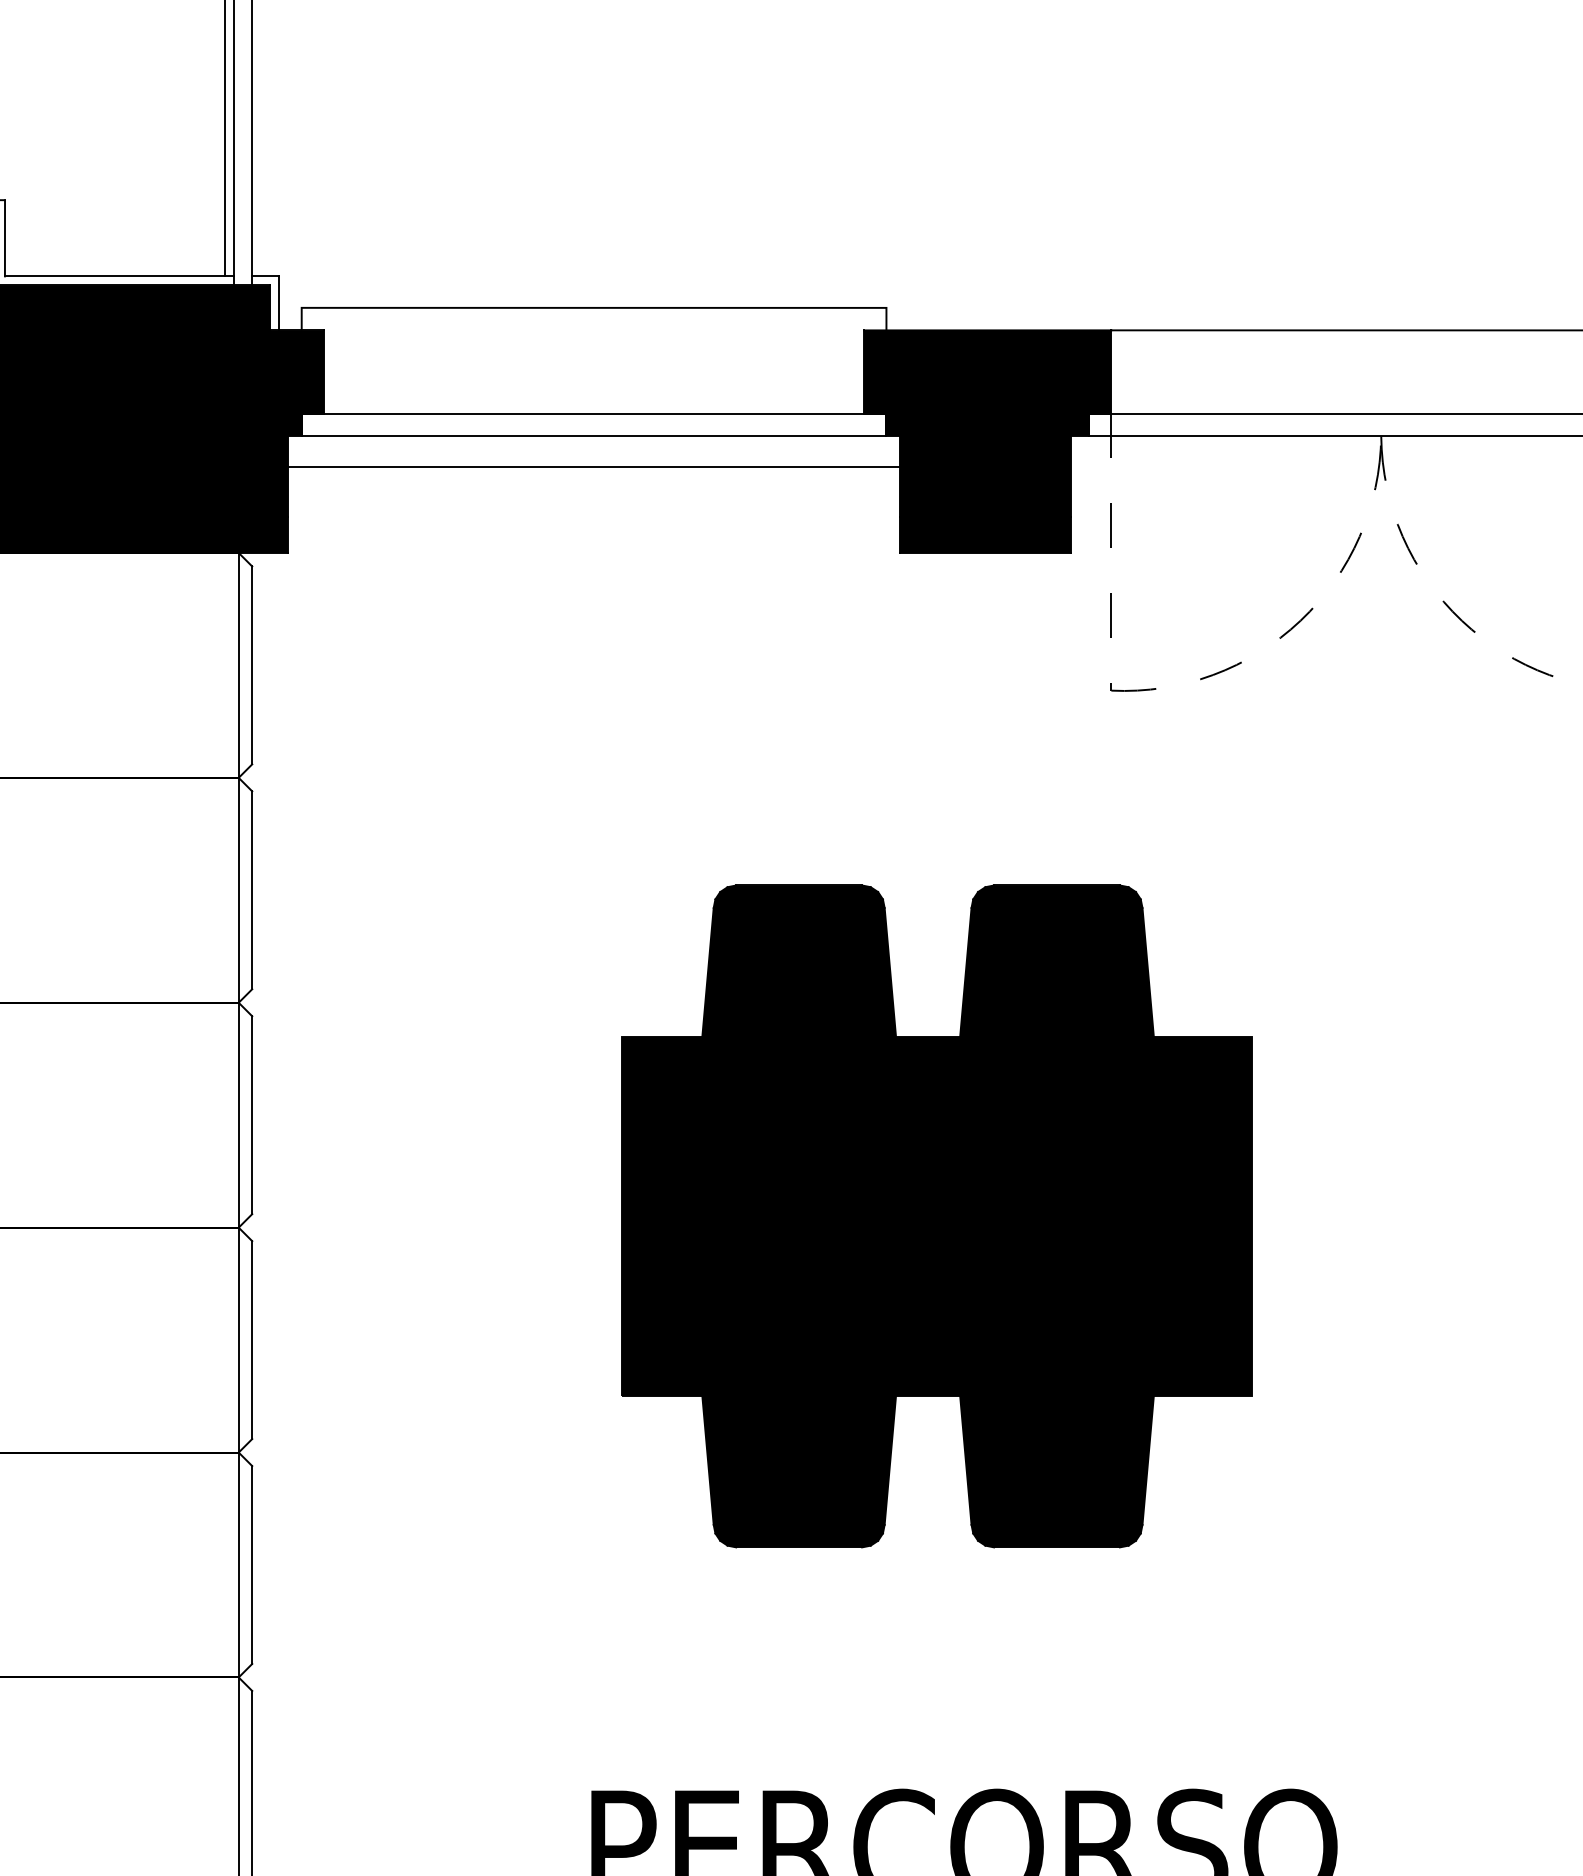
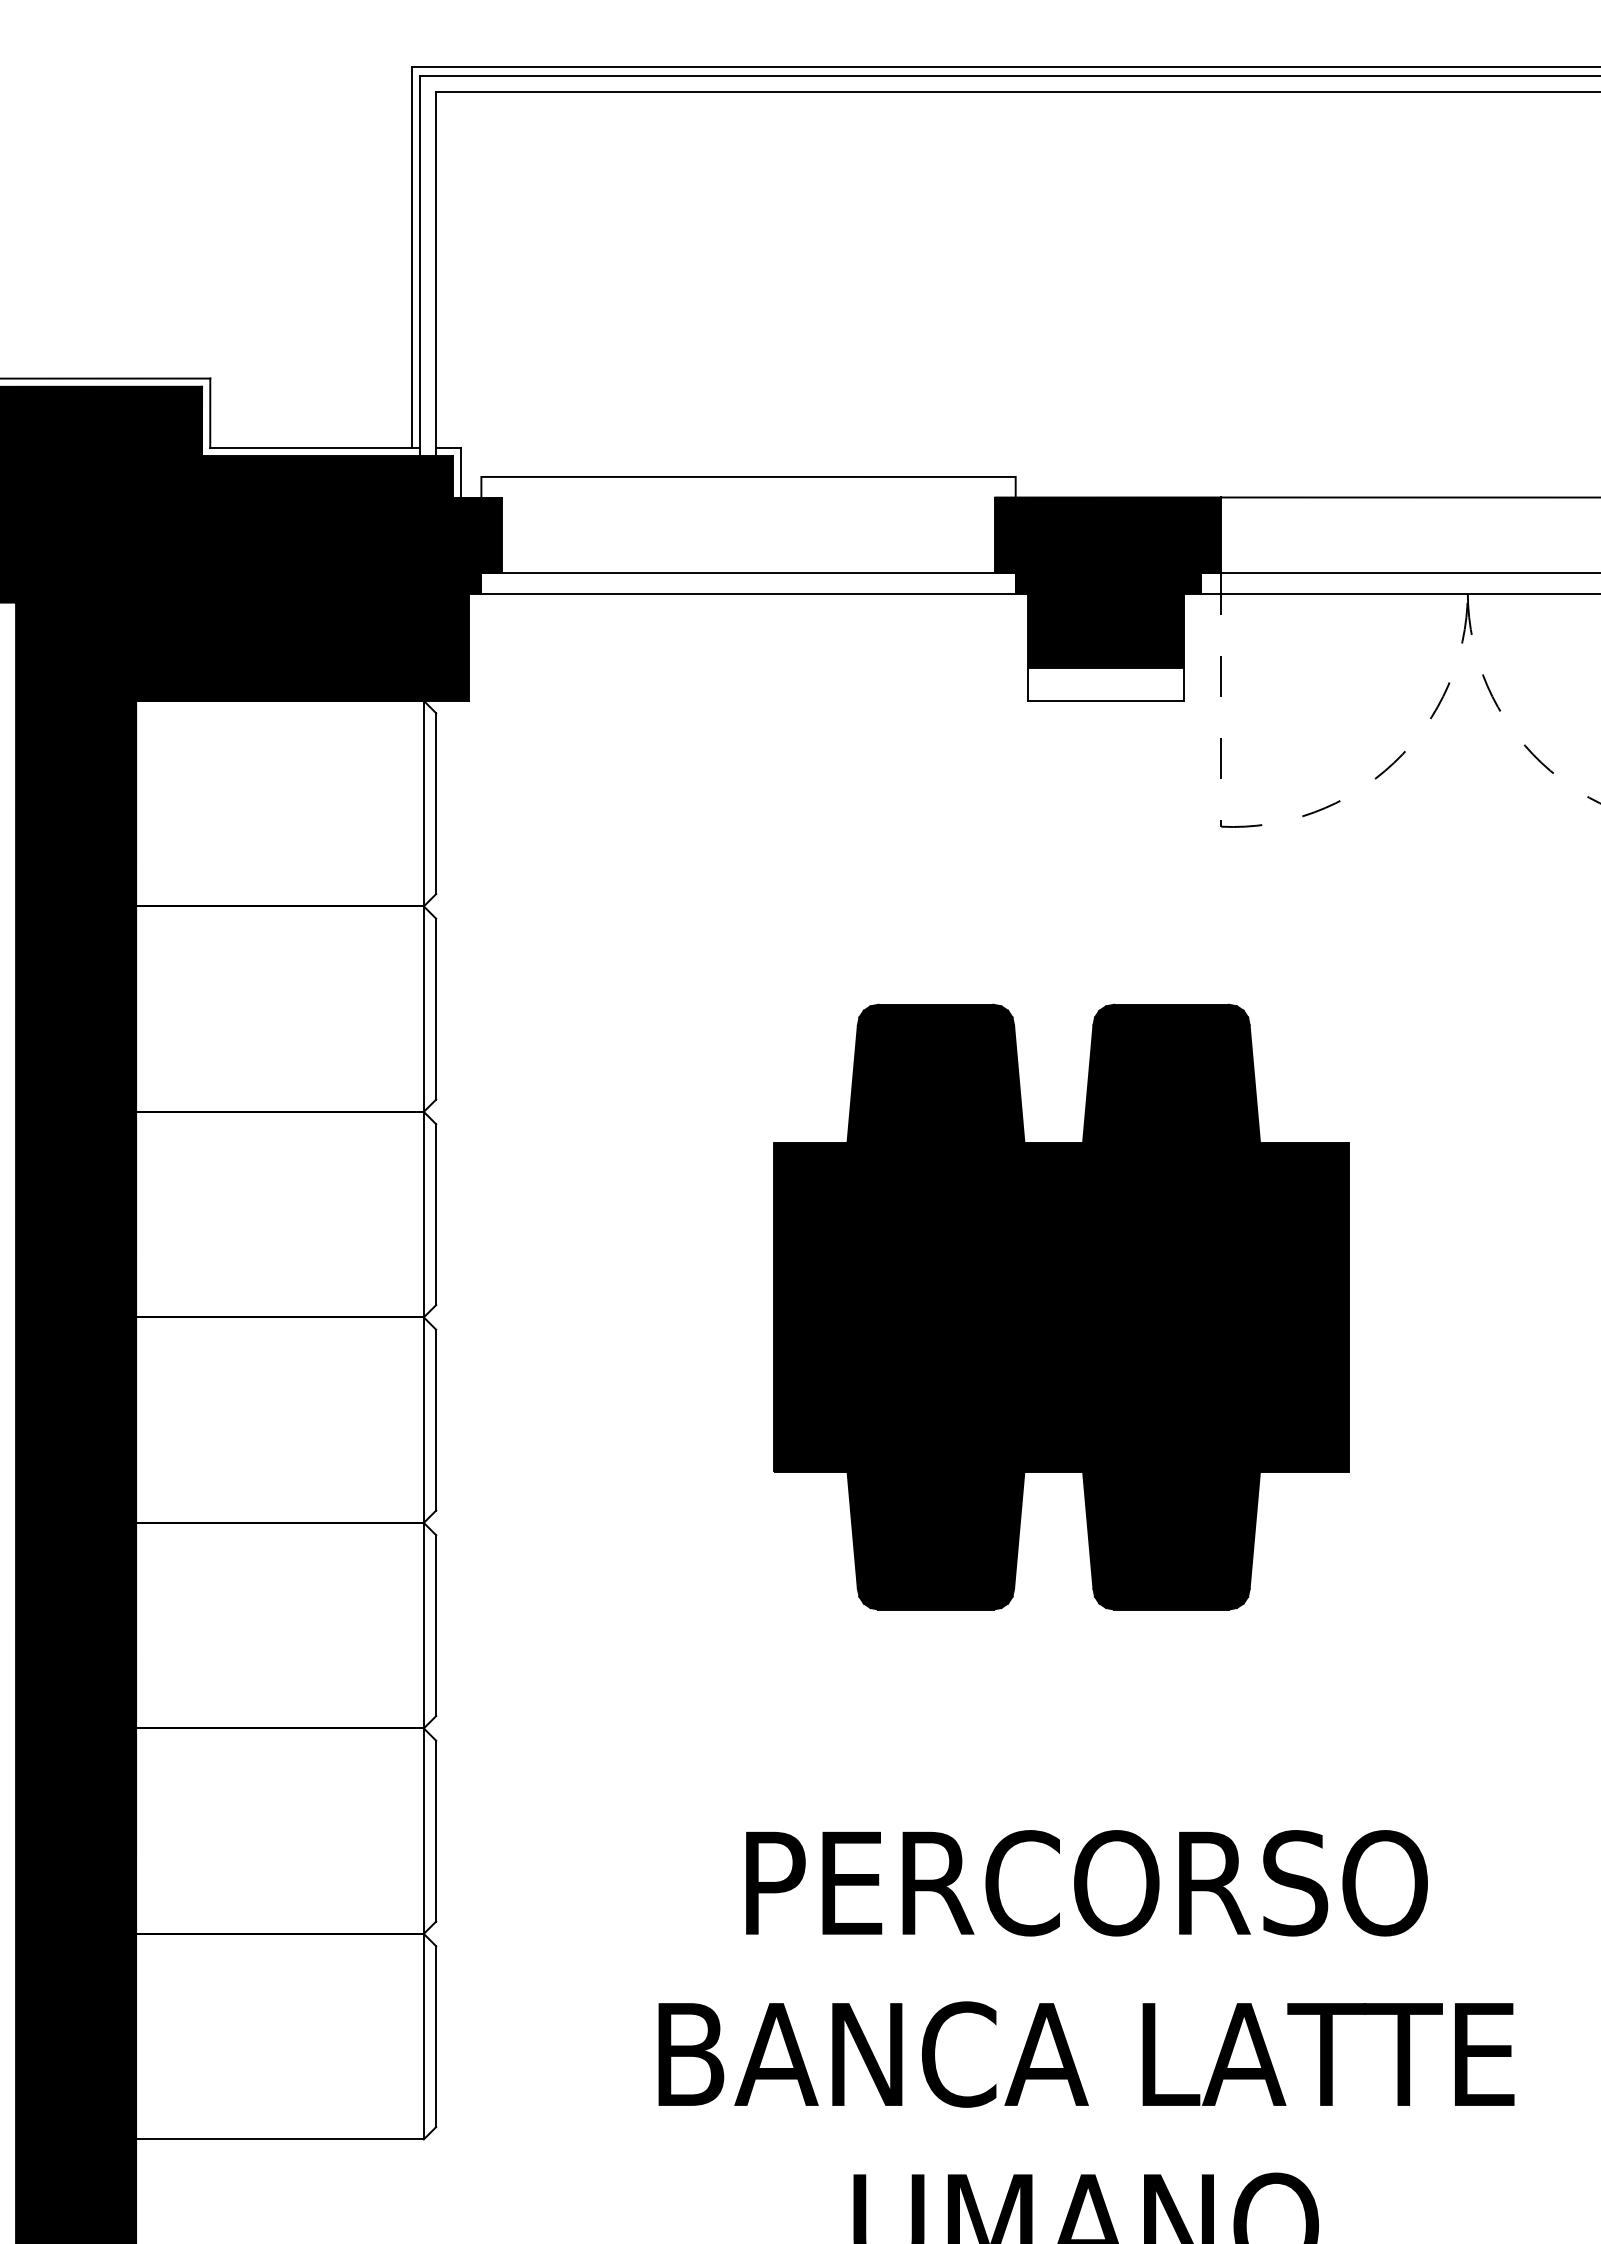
line: (594, 467) -> (748, 622), removed
fill: (985, 535) -> (1106, 684), removed

